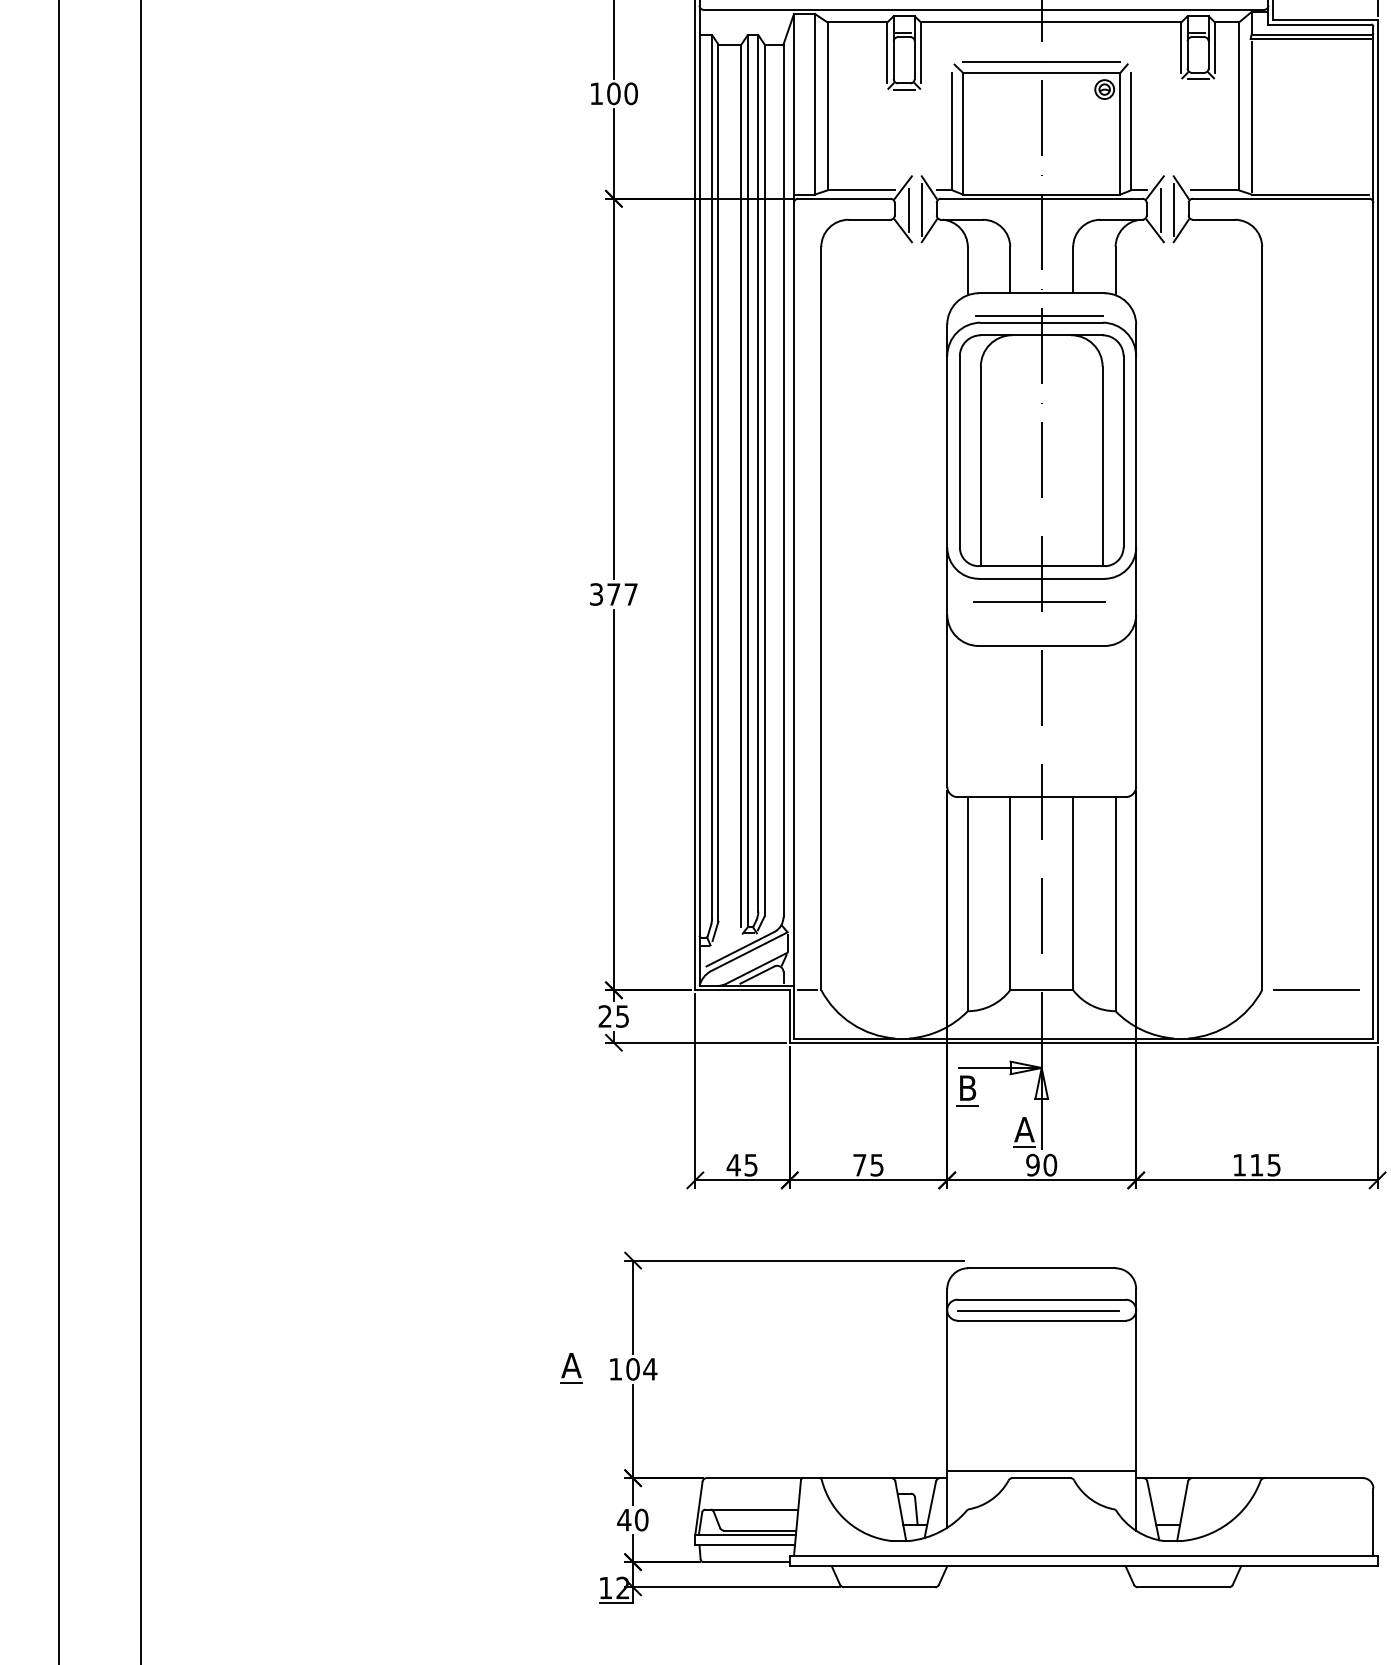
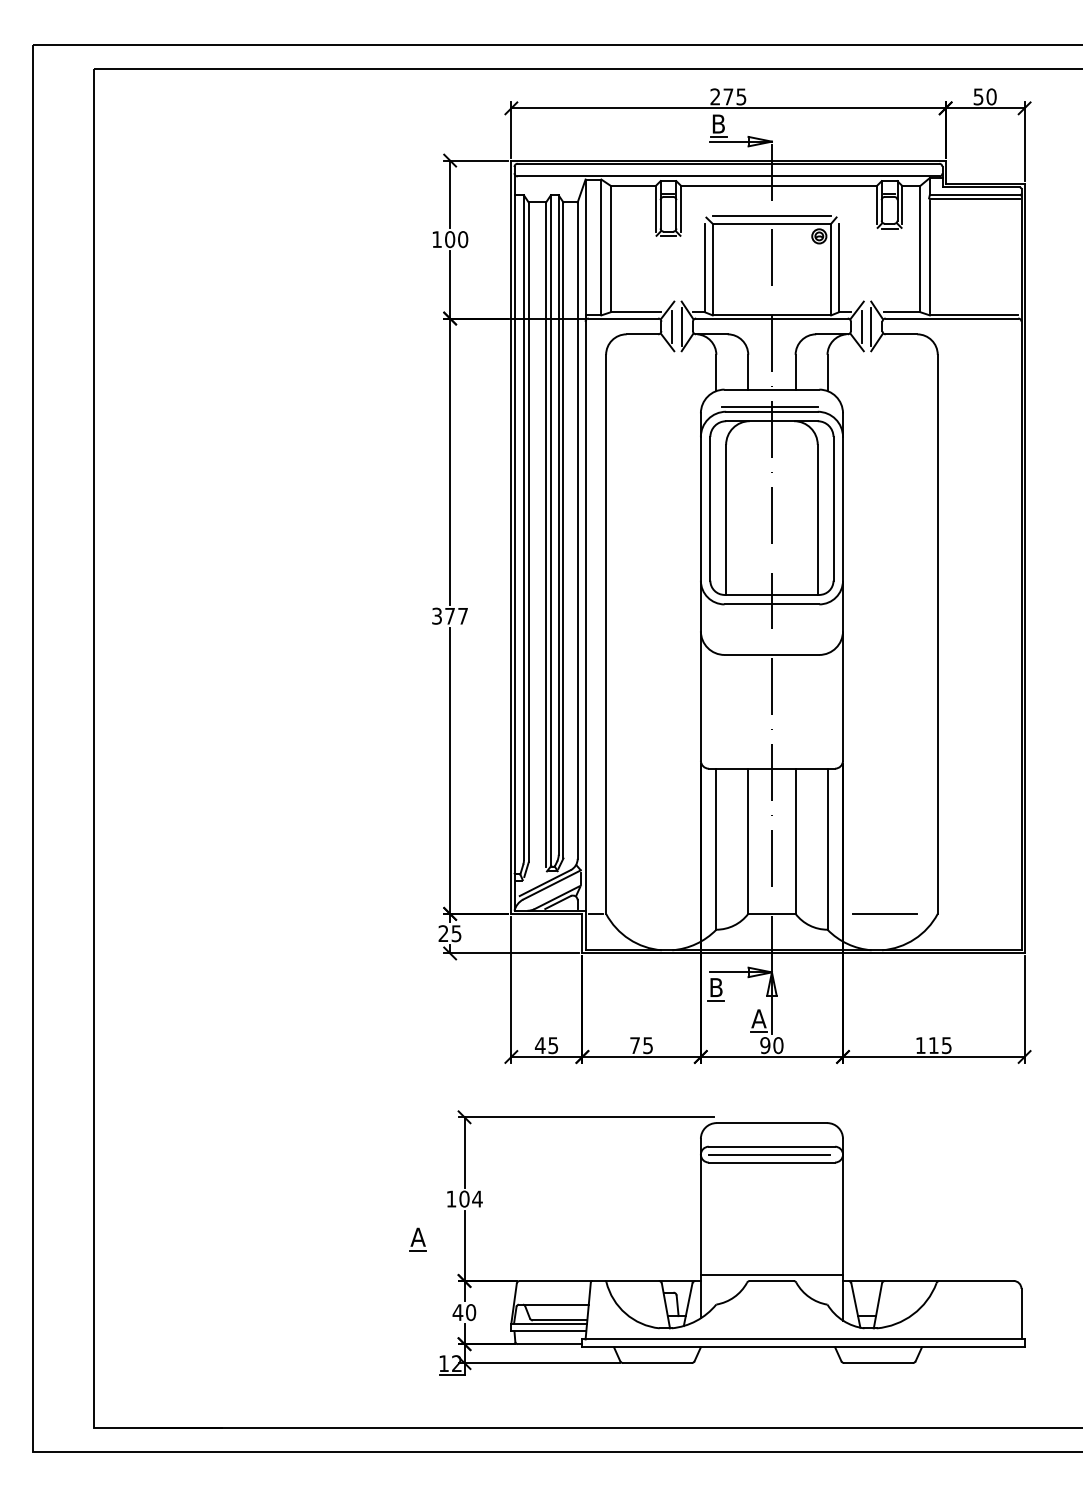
line: (1038, 602) -> (769, 622), removed
line: (1316, 989) -> (884, 913), moved
part: (570, 1368) -> (417, 1239), moved

